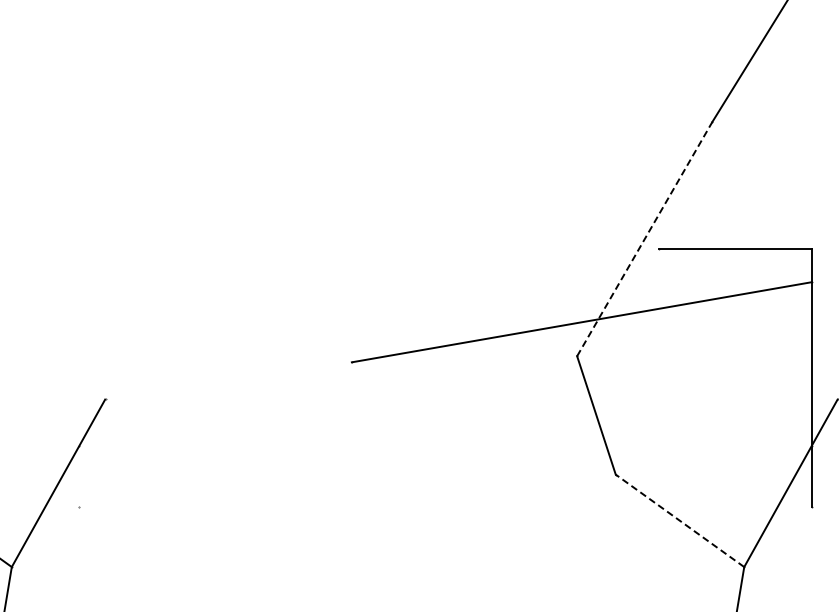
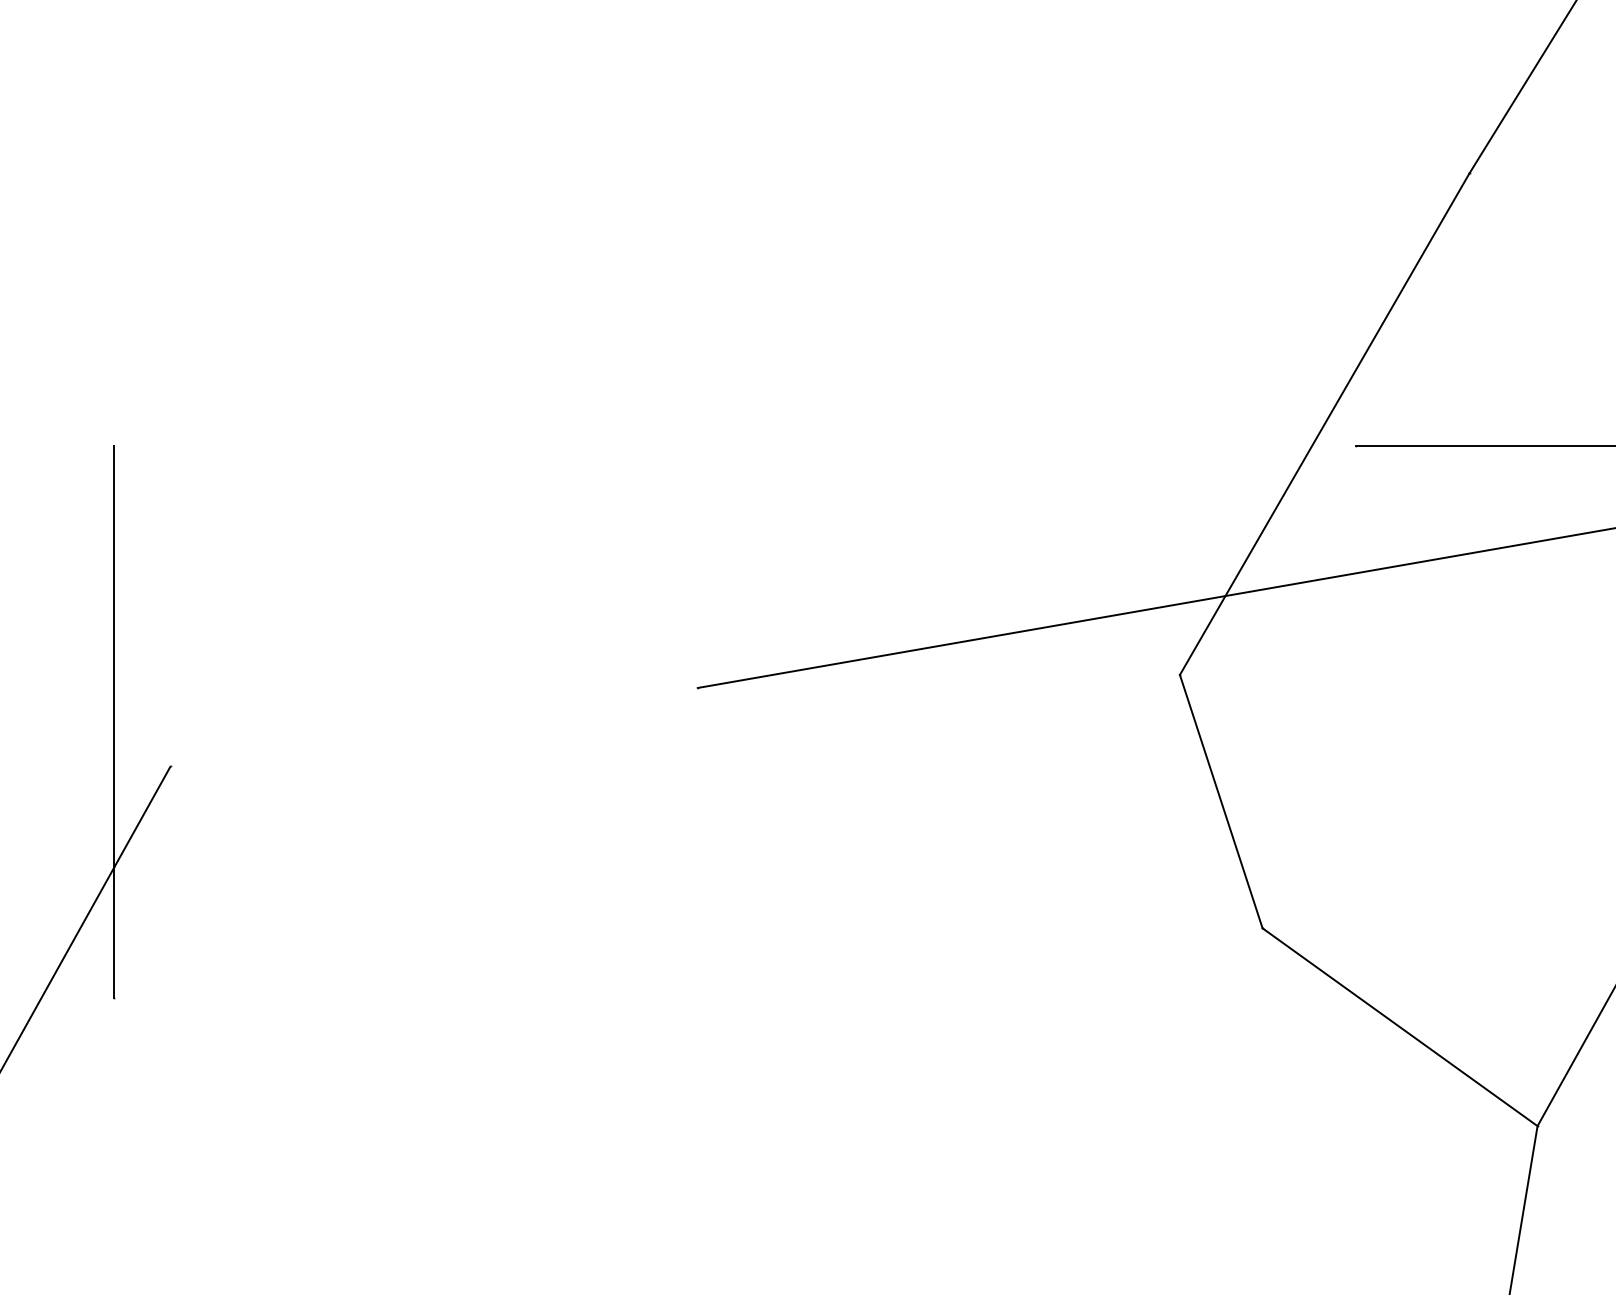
line: (645, 238) -> (1326, 422), dashed -> solid
line: (79, 378) -> (114, 722), added
line: (679, 520) -> (1398, 1026), dashed -> solid

